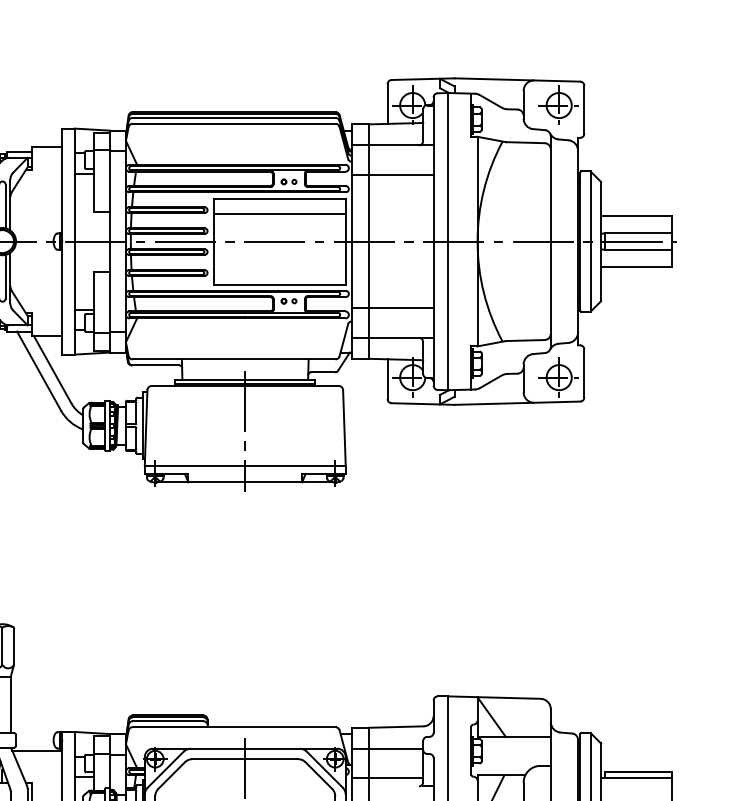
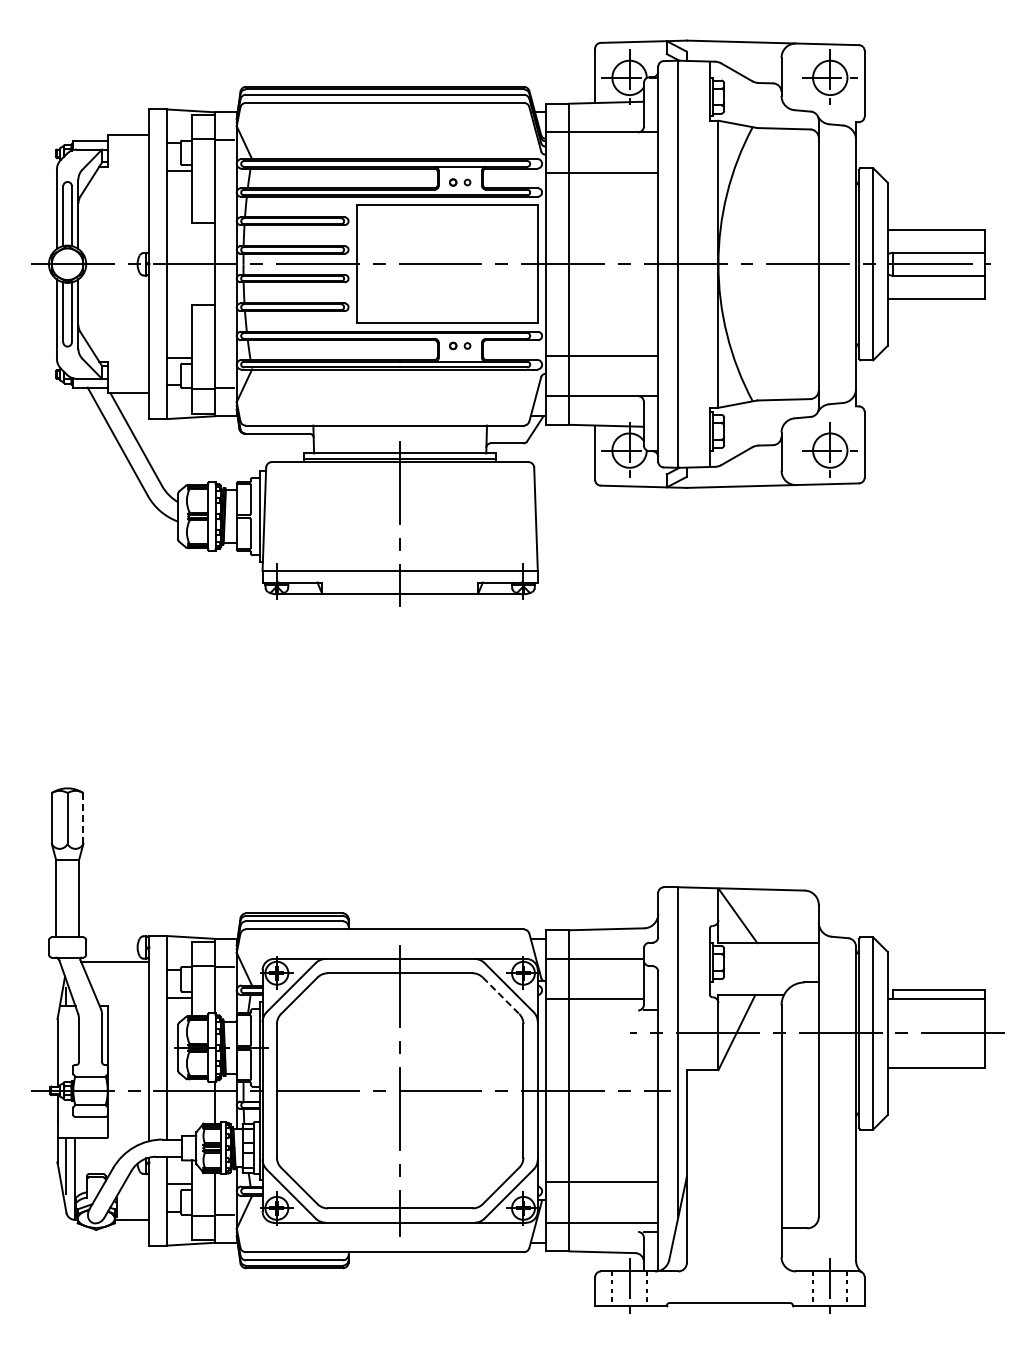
line: (279, 214) -> (447, 227), removed
line: (14, 646) -> (83, 818), solid -> dashed
line: (319, 775) -> (501, 995), solid -> dashed

